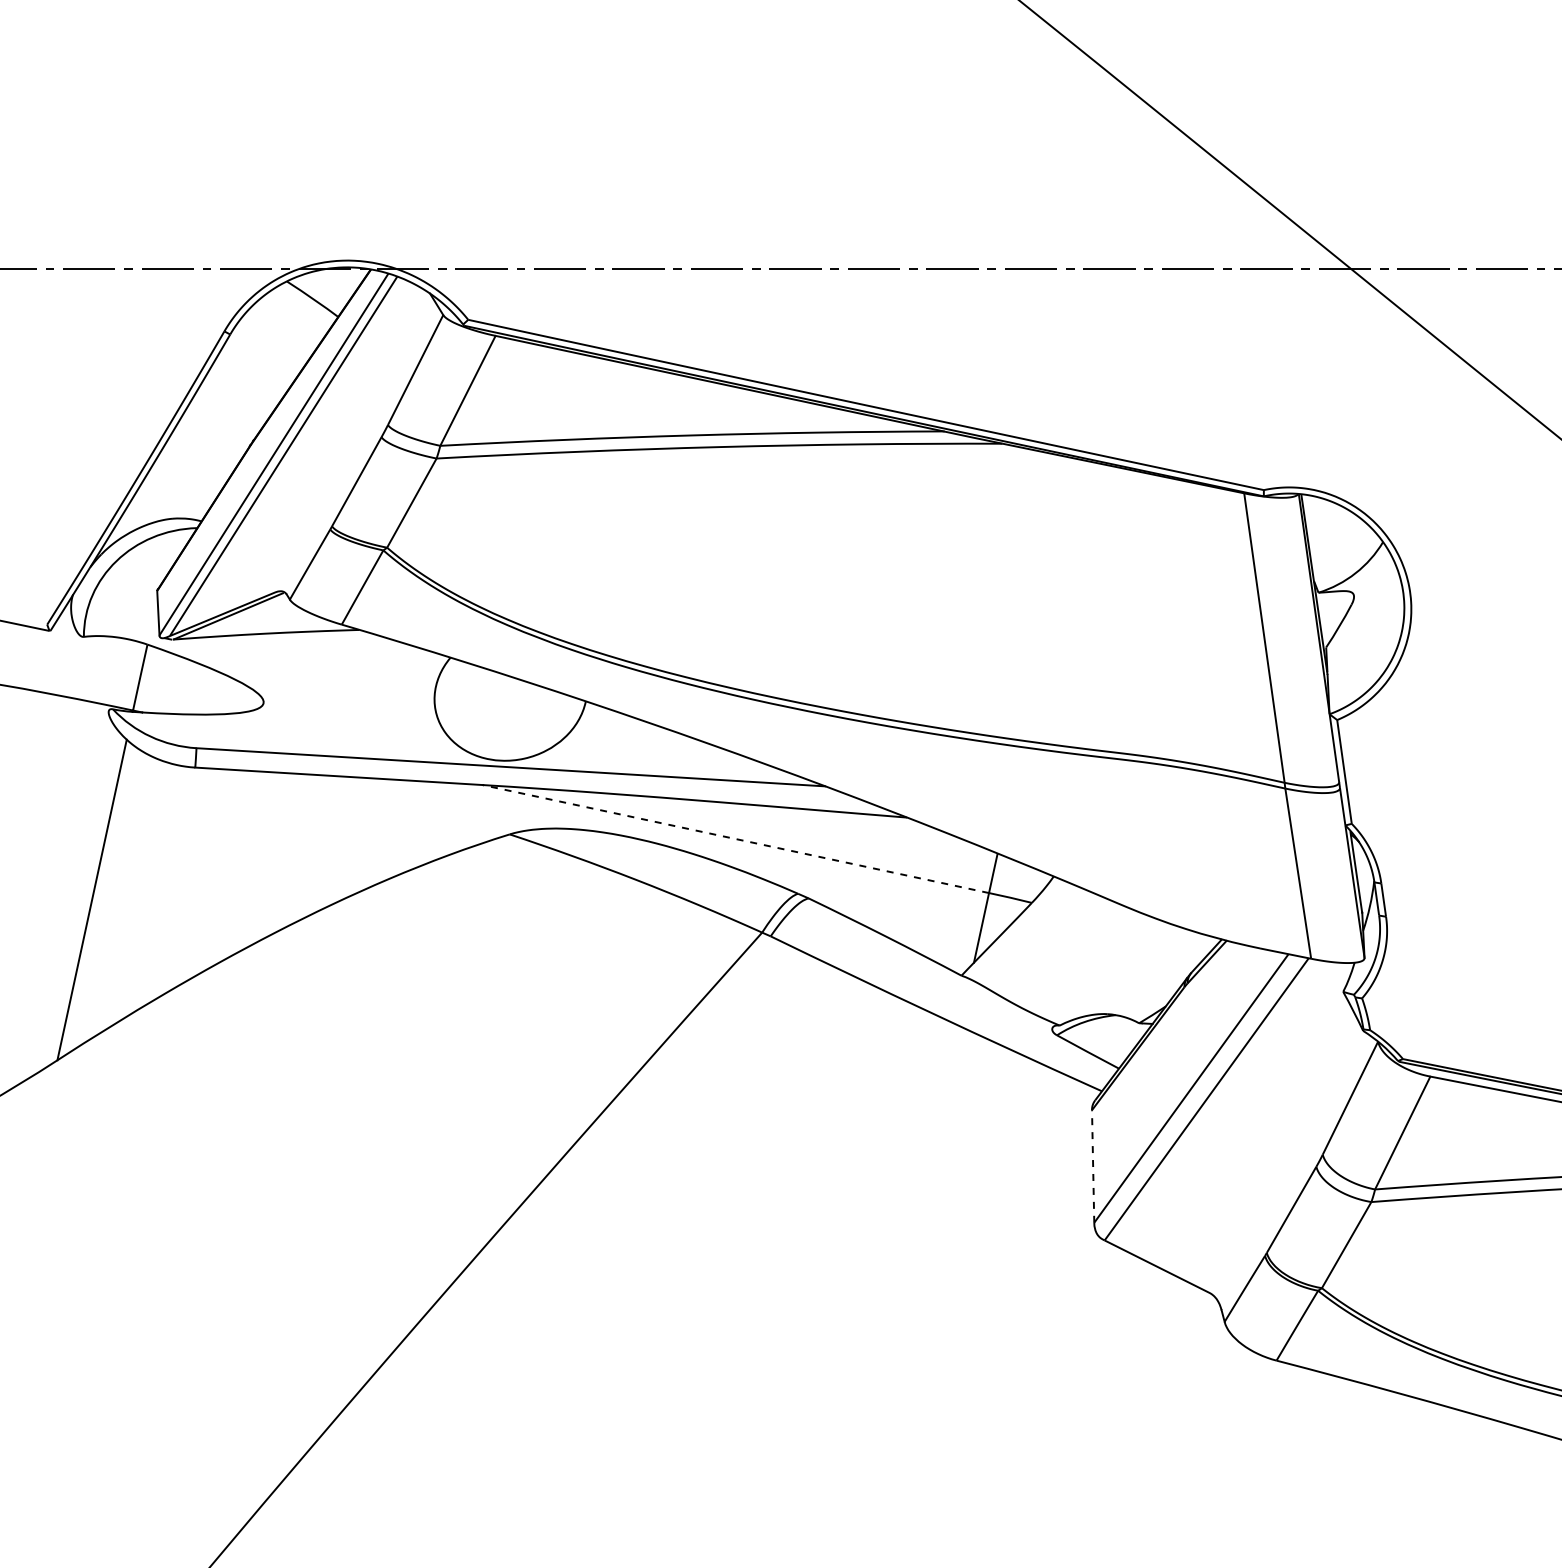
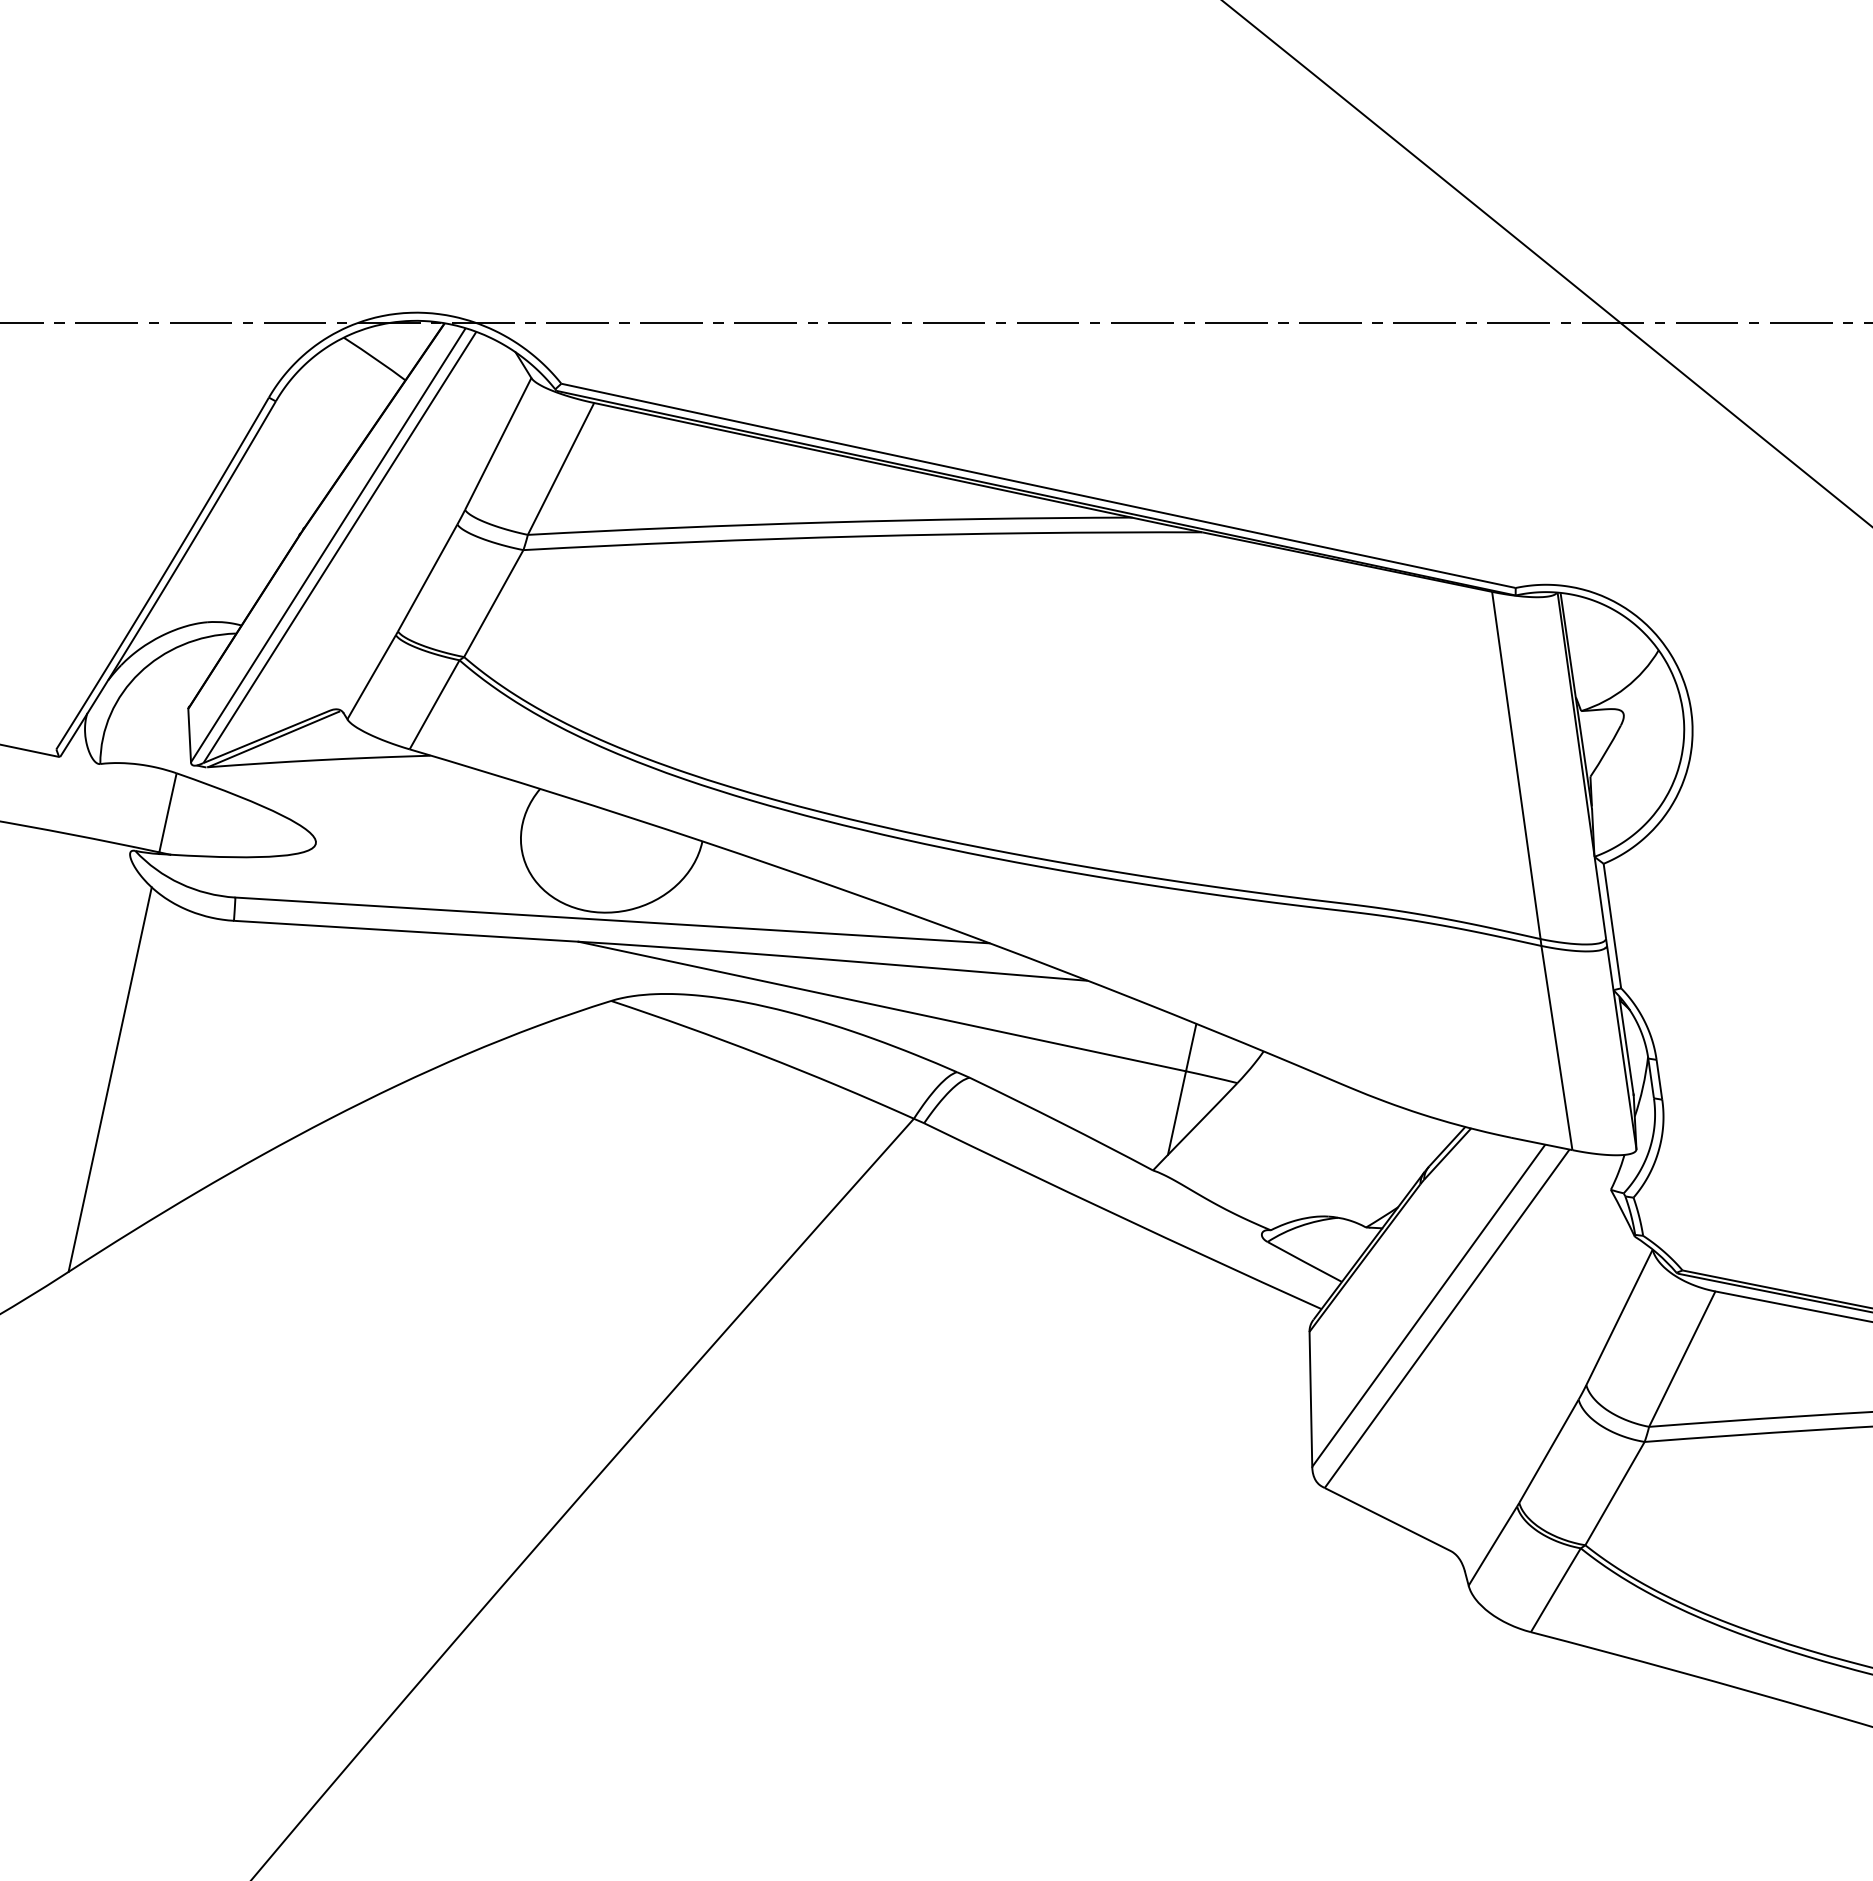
line: (735, 839) -> (882, 1006), dashed -> solid
line: (1092, 1166) -> (1310, 1399), dashed -> solid

